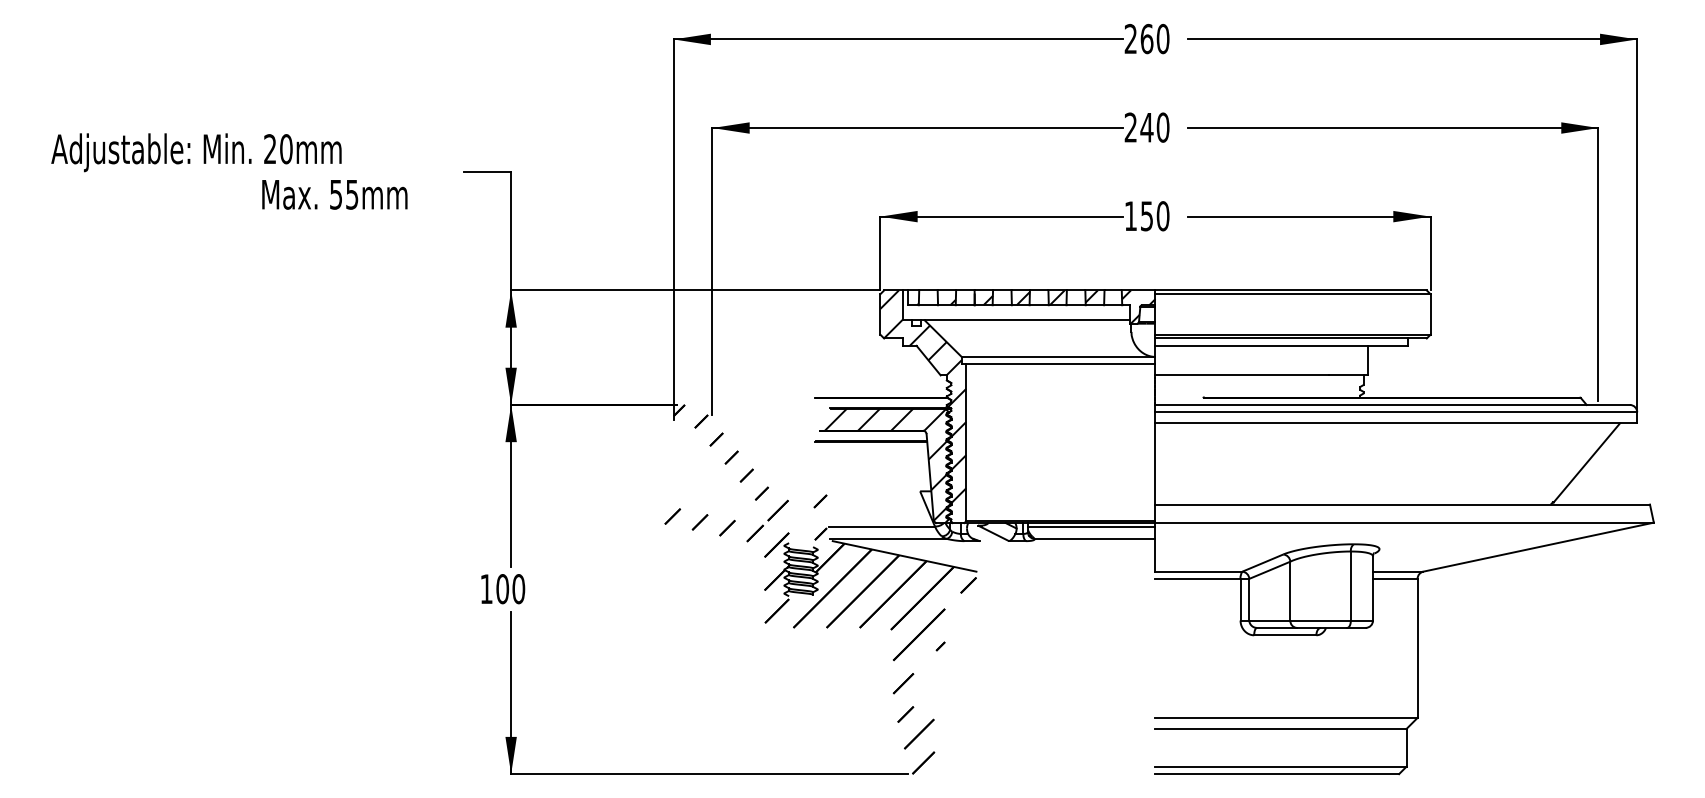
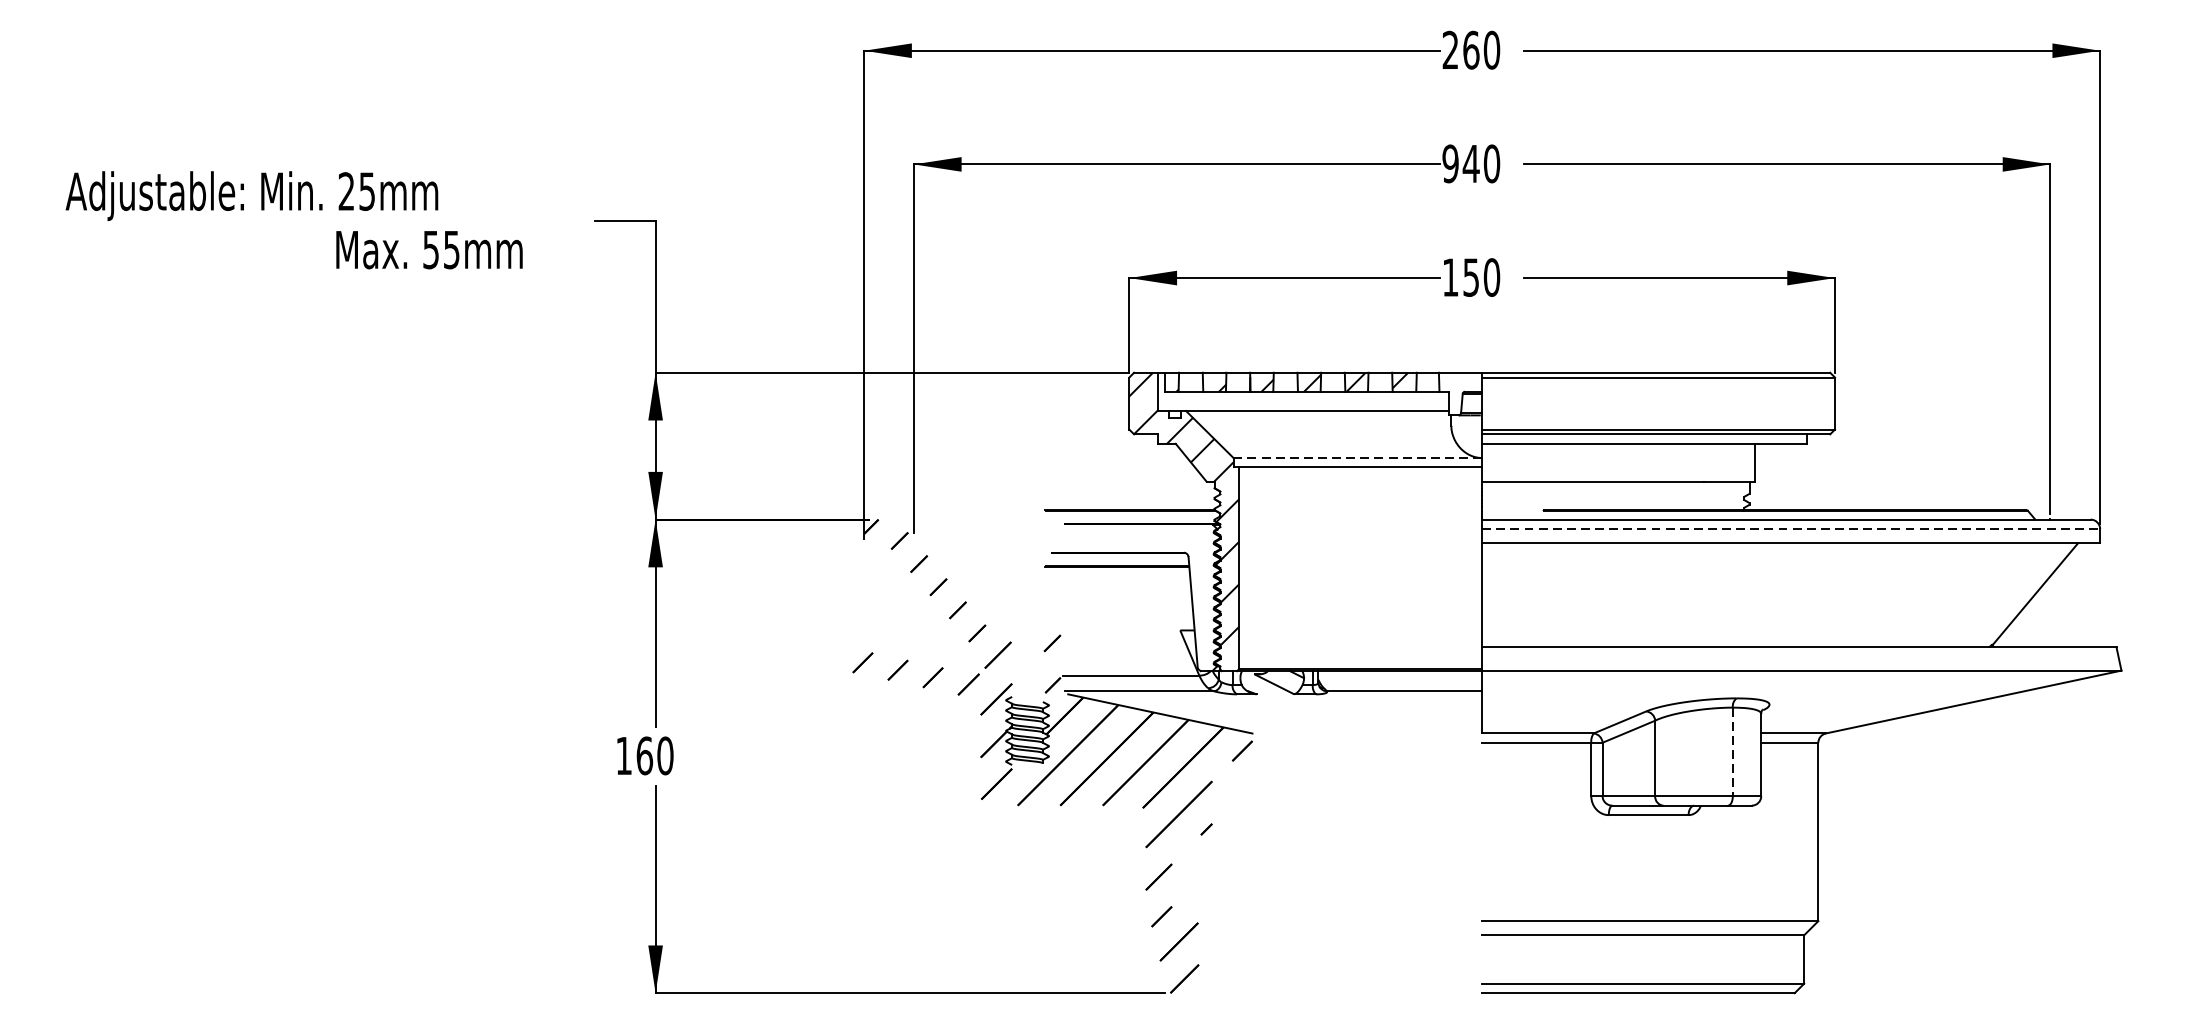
text: (1130, 127) -> (1450, 163), 240 -> 940
text: (286, 149) -> (367, 191), 20mm -> 25mm
hatch: (1138, 306) -> (1460, 393), removed
line: (1058, 356) -> (1357, 457), solid -> dashed
line: (1396, 412) -> (1791, 529), solid -> dashed
hatch: (887, 464) -> (1138, 596), removed
line: (1091, 526) -> (1400, 675), removed
line: (1350, 586) -> (1732, 752), solid -> dashed
text: (502, 588) -> (644, 755), 100 -> 160

